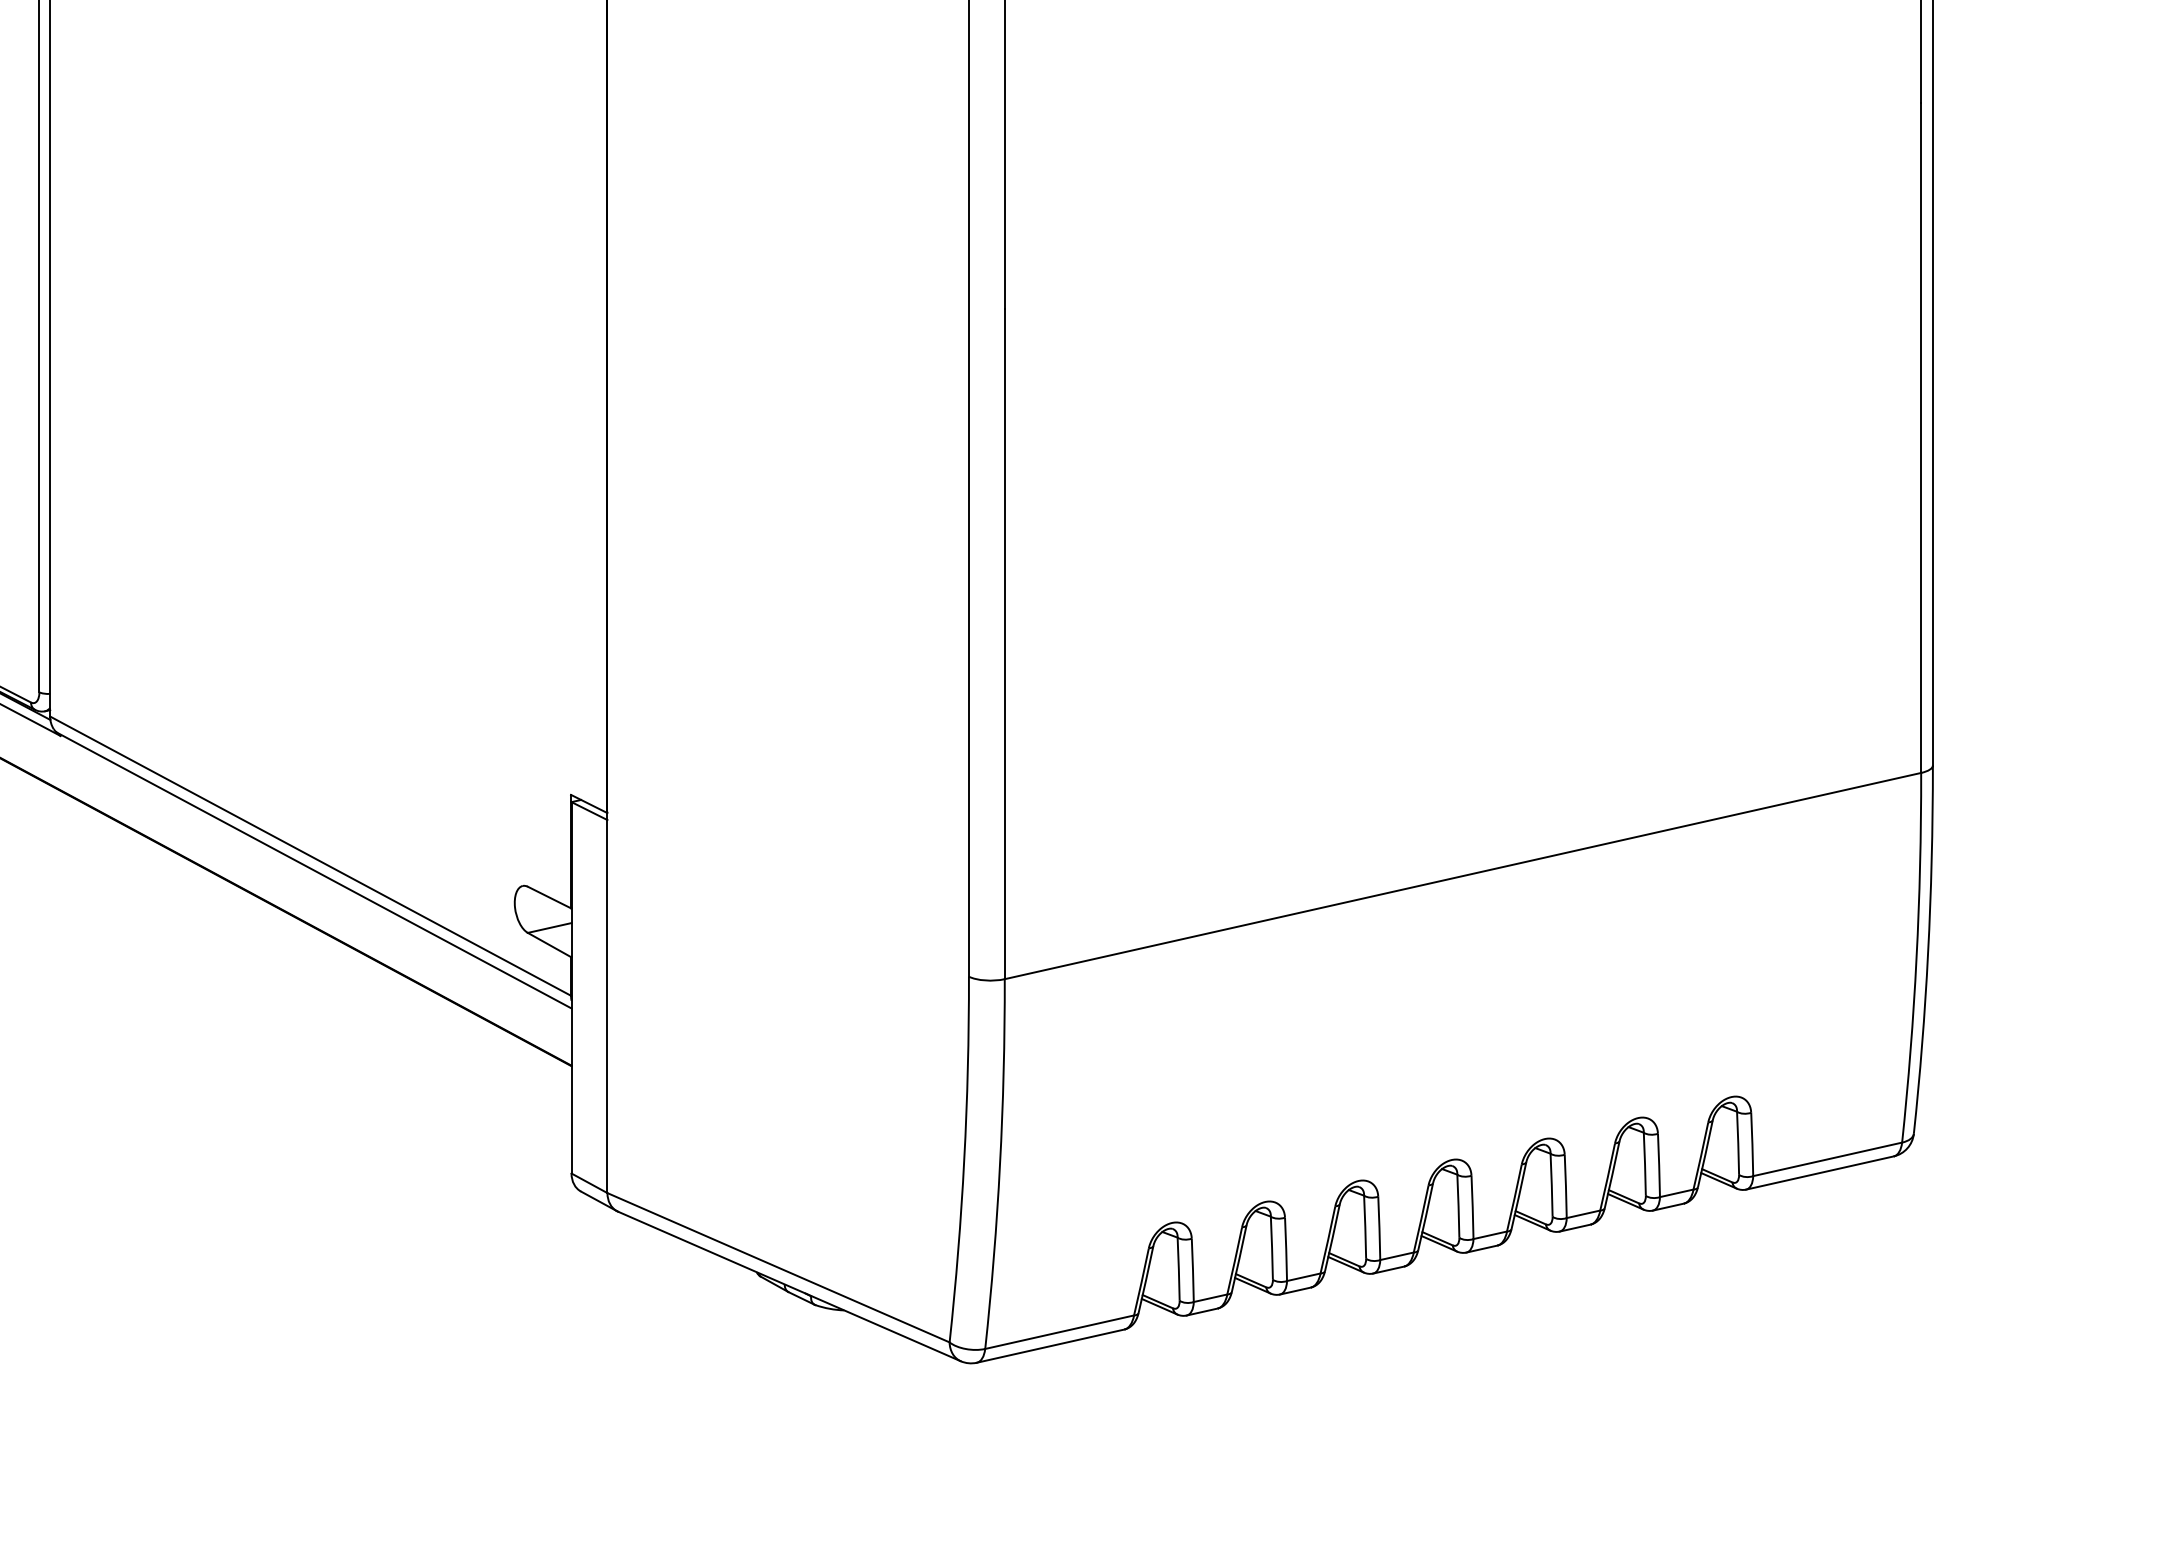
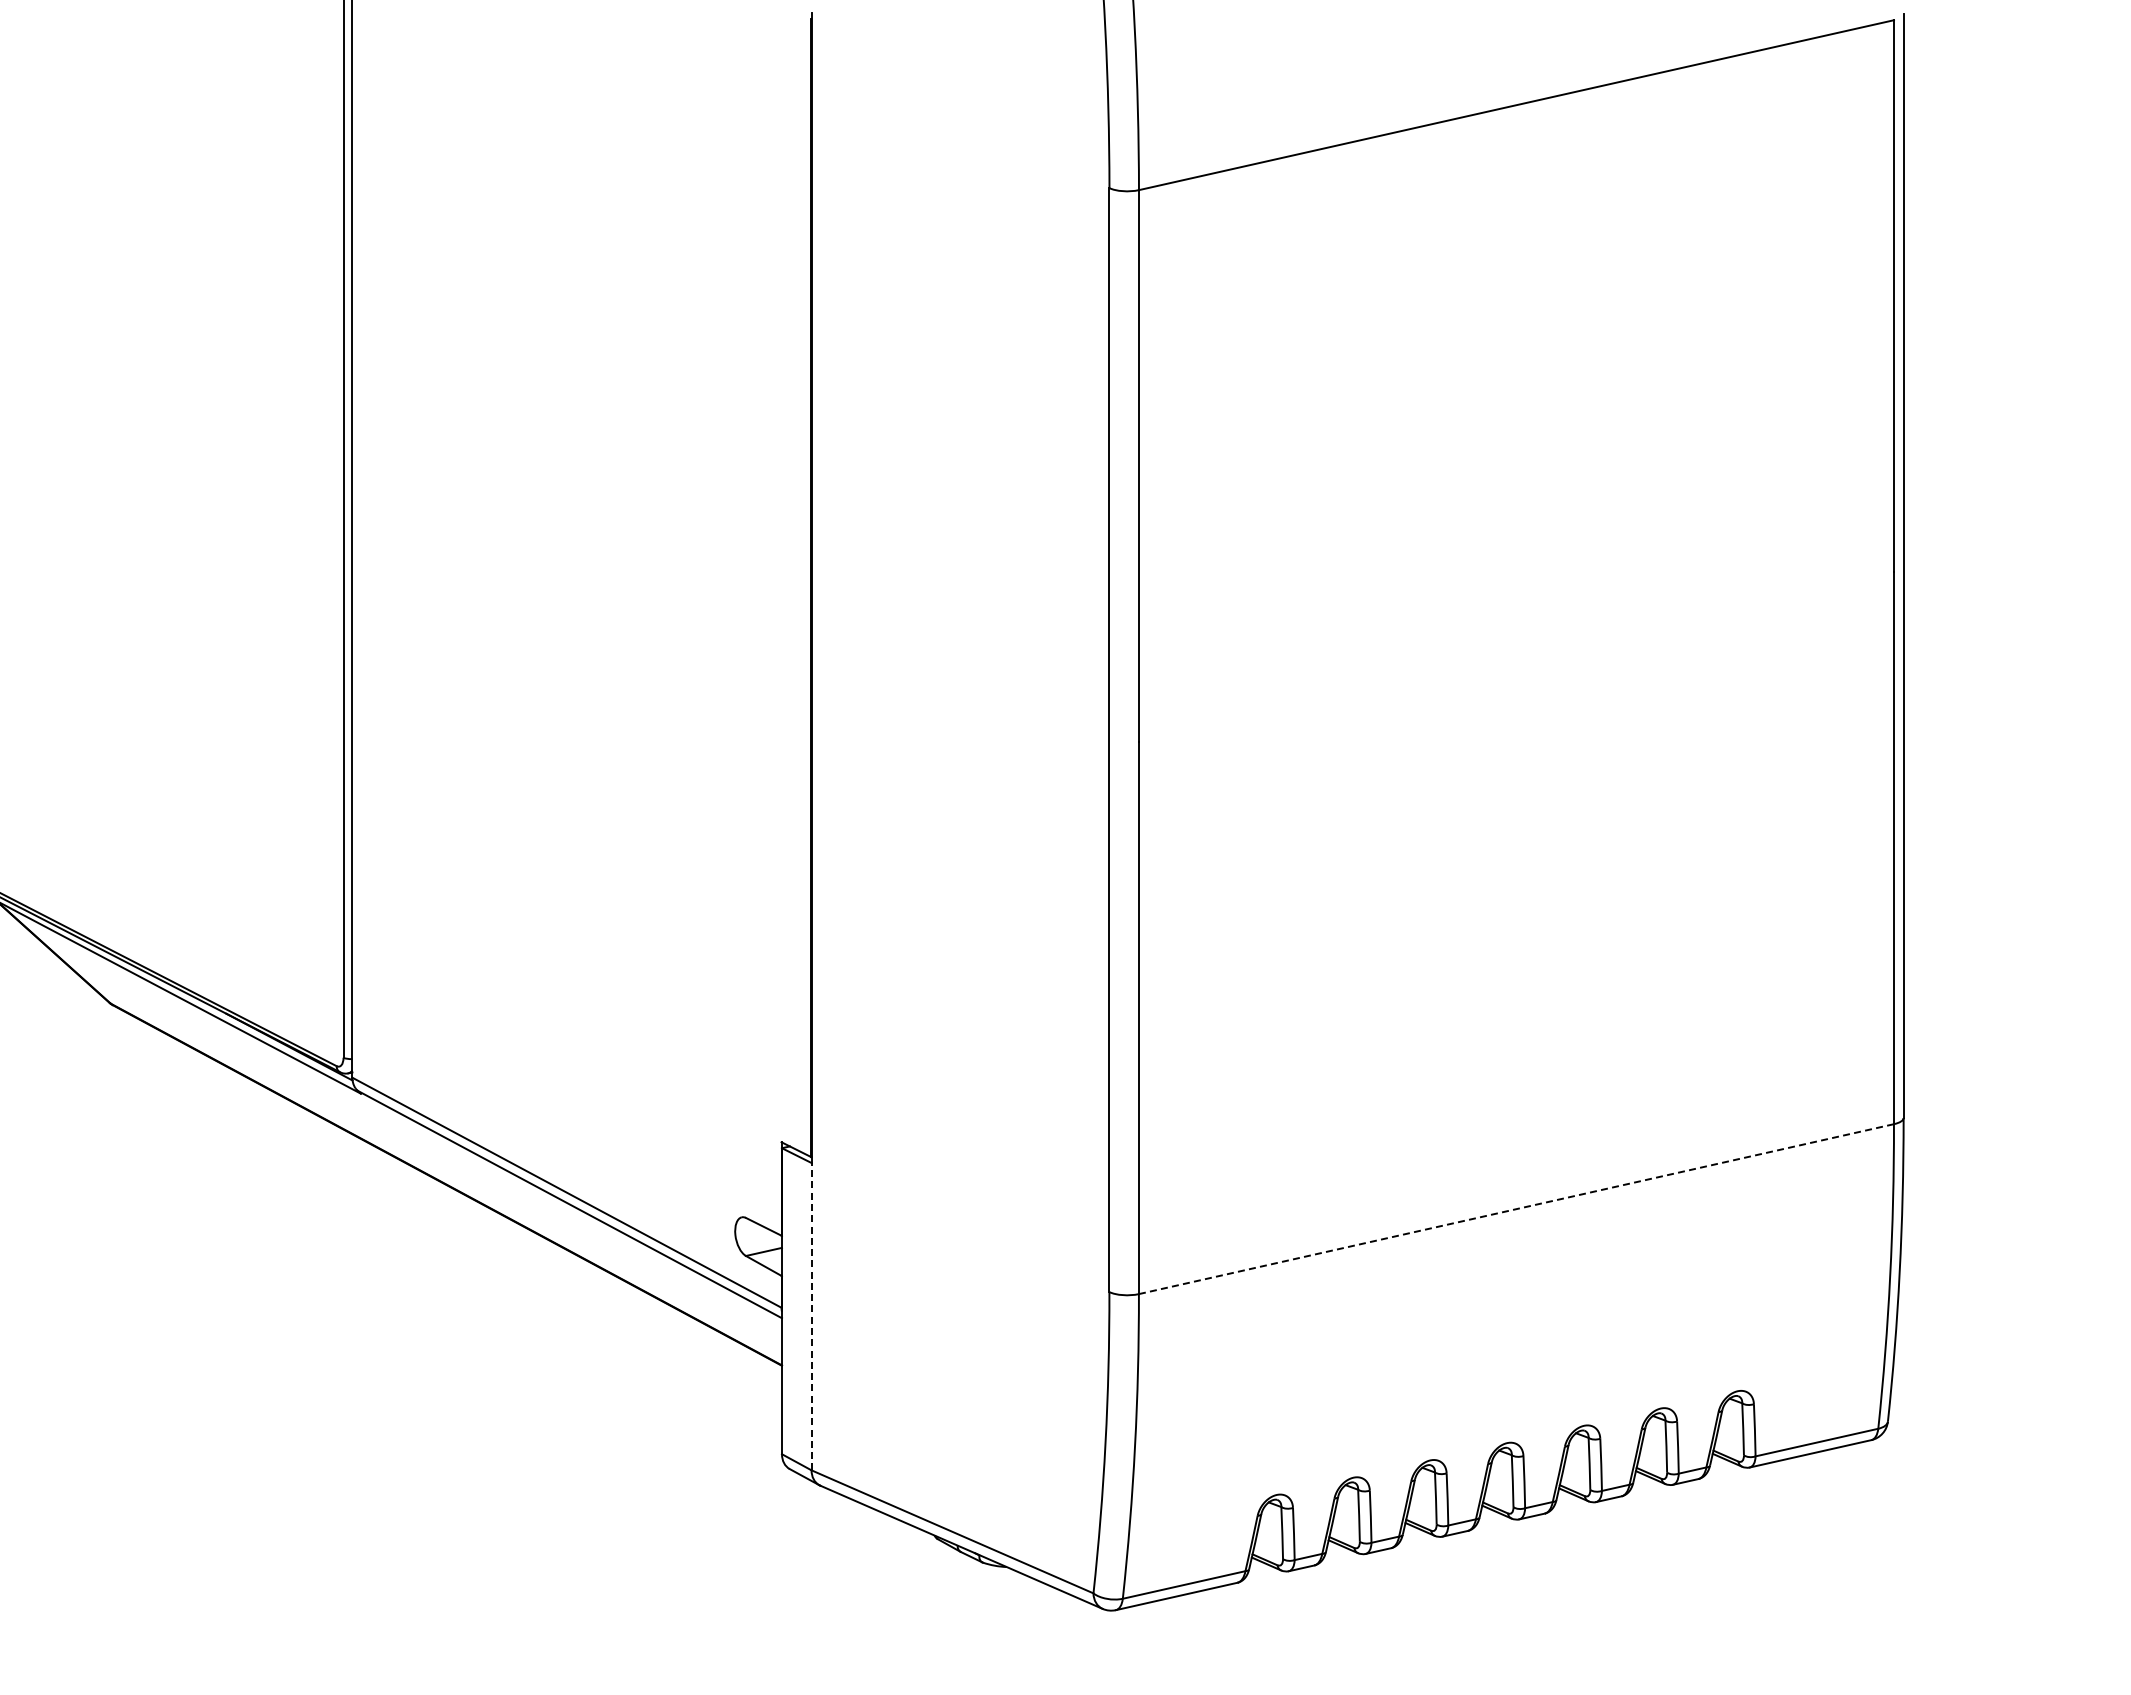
line: (1463, 876) -> (1516, 1209), solid -> dashed
line: (607, 1006) -> (811, 1316), solid -> dashed

